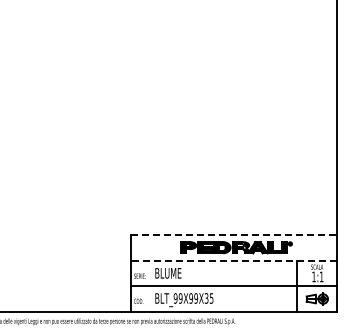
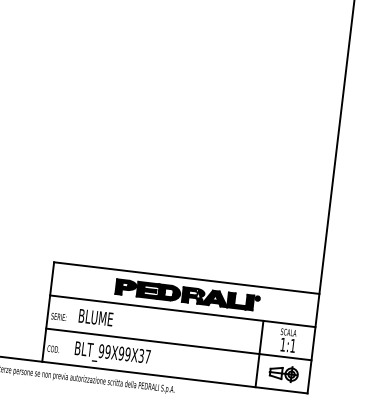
line: (234, 234) -> (187, 277), dashed -> solid
line: (234, 260) -> (183, 311), dashed -> solid
text: (211, 298) -> (147, 356), BLT_99X99X35 -> BLT_99X99X37

